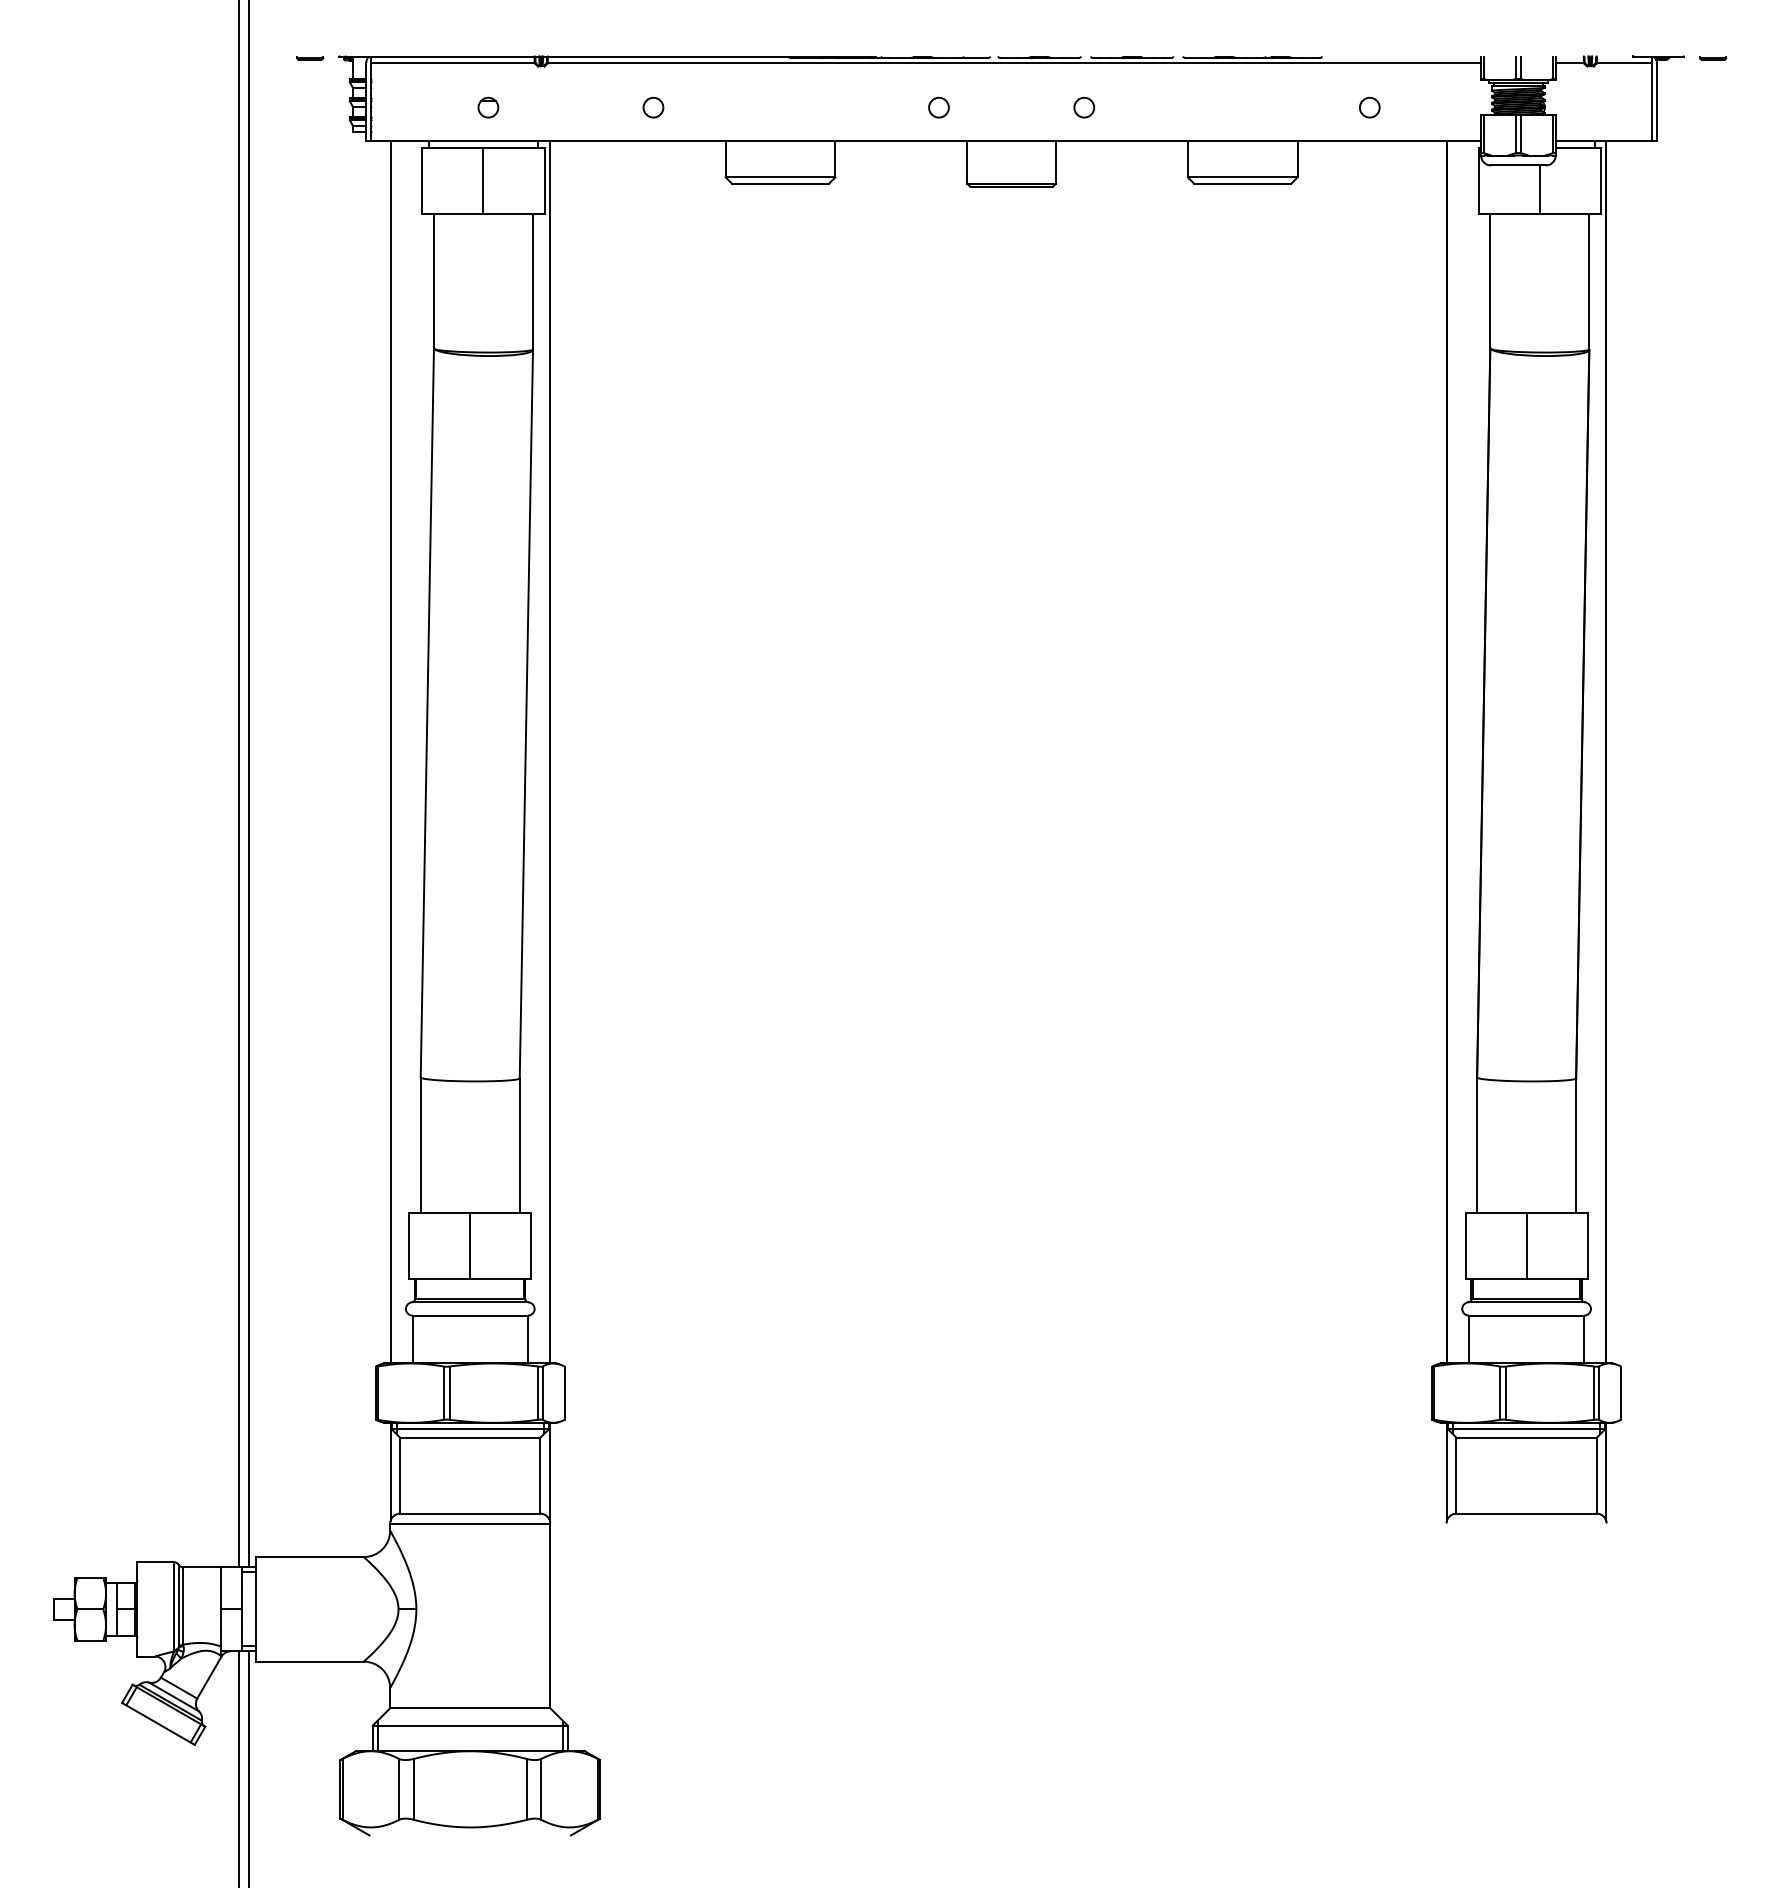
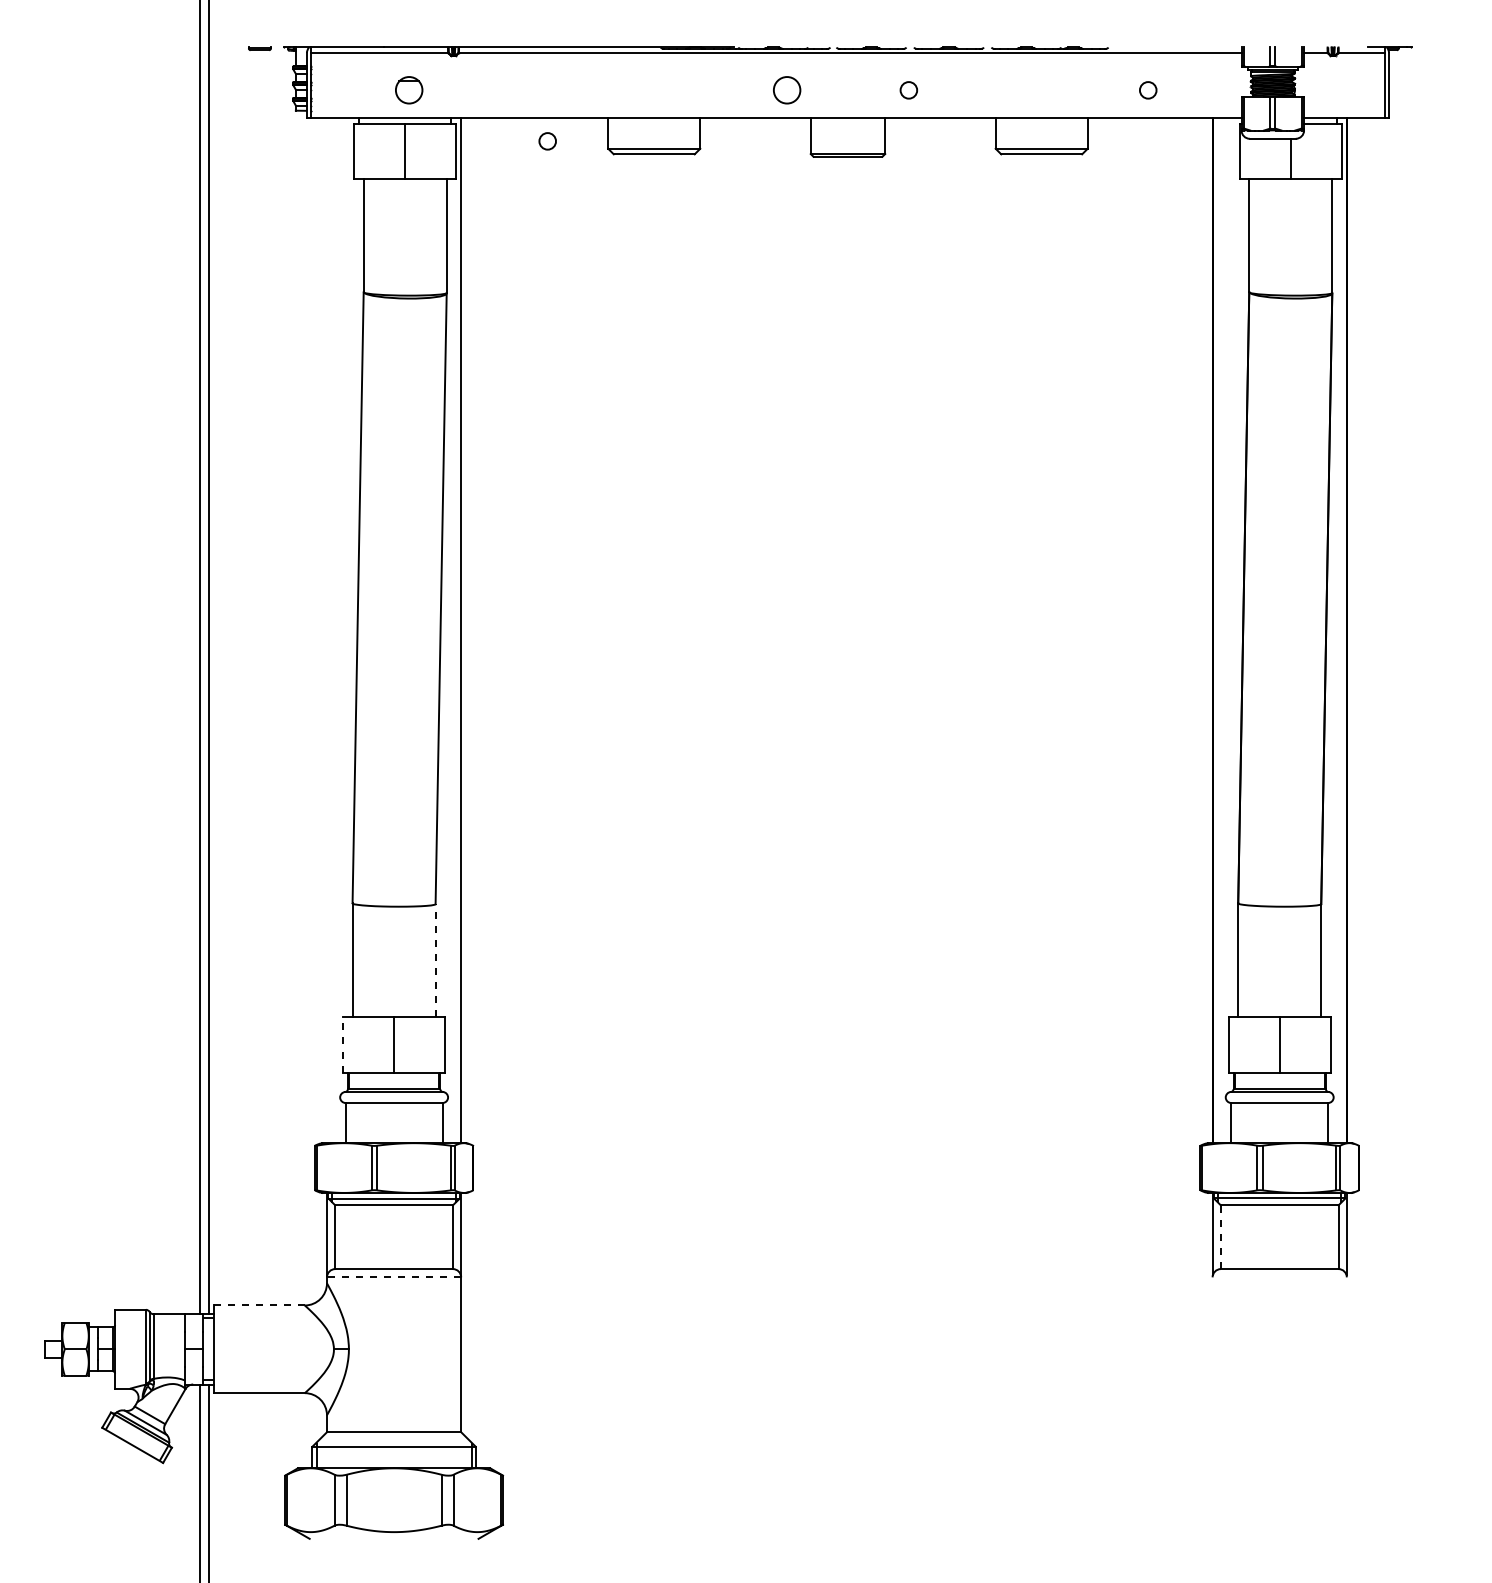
line: (1712, 57) -> (1435, 48), removed
circle: (488, 107) -> (409, 90), size x1.6
circle: (653, 107) -> (547, 141), moved
circle: (938, 107) -> (786, 90), size x1.6
line: (390, 751) -> (327, 630), removed
line: (519, 1145) -> (435, 960), solid -> dashed
line: (408, 1245) -> (342, 1044), solid -> dashed
line: (1455, 1475) -> (1220, 1237), solid -> dashed
line: (469, 1523) -> (393, 1277), solid -> dashed
line: (309, 1557) -> (259, 1305), solid -> dashed

